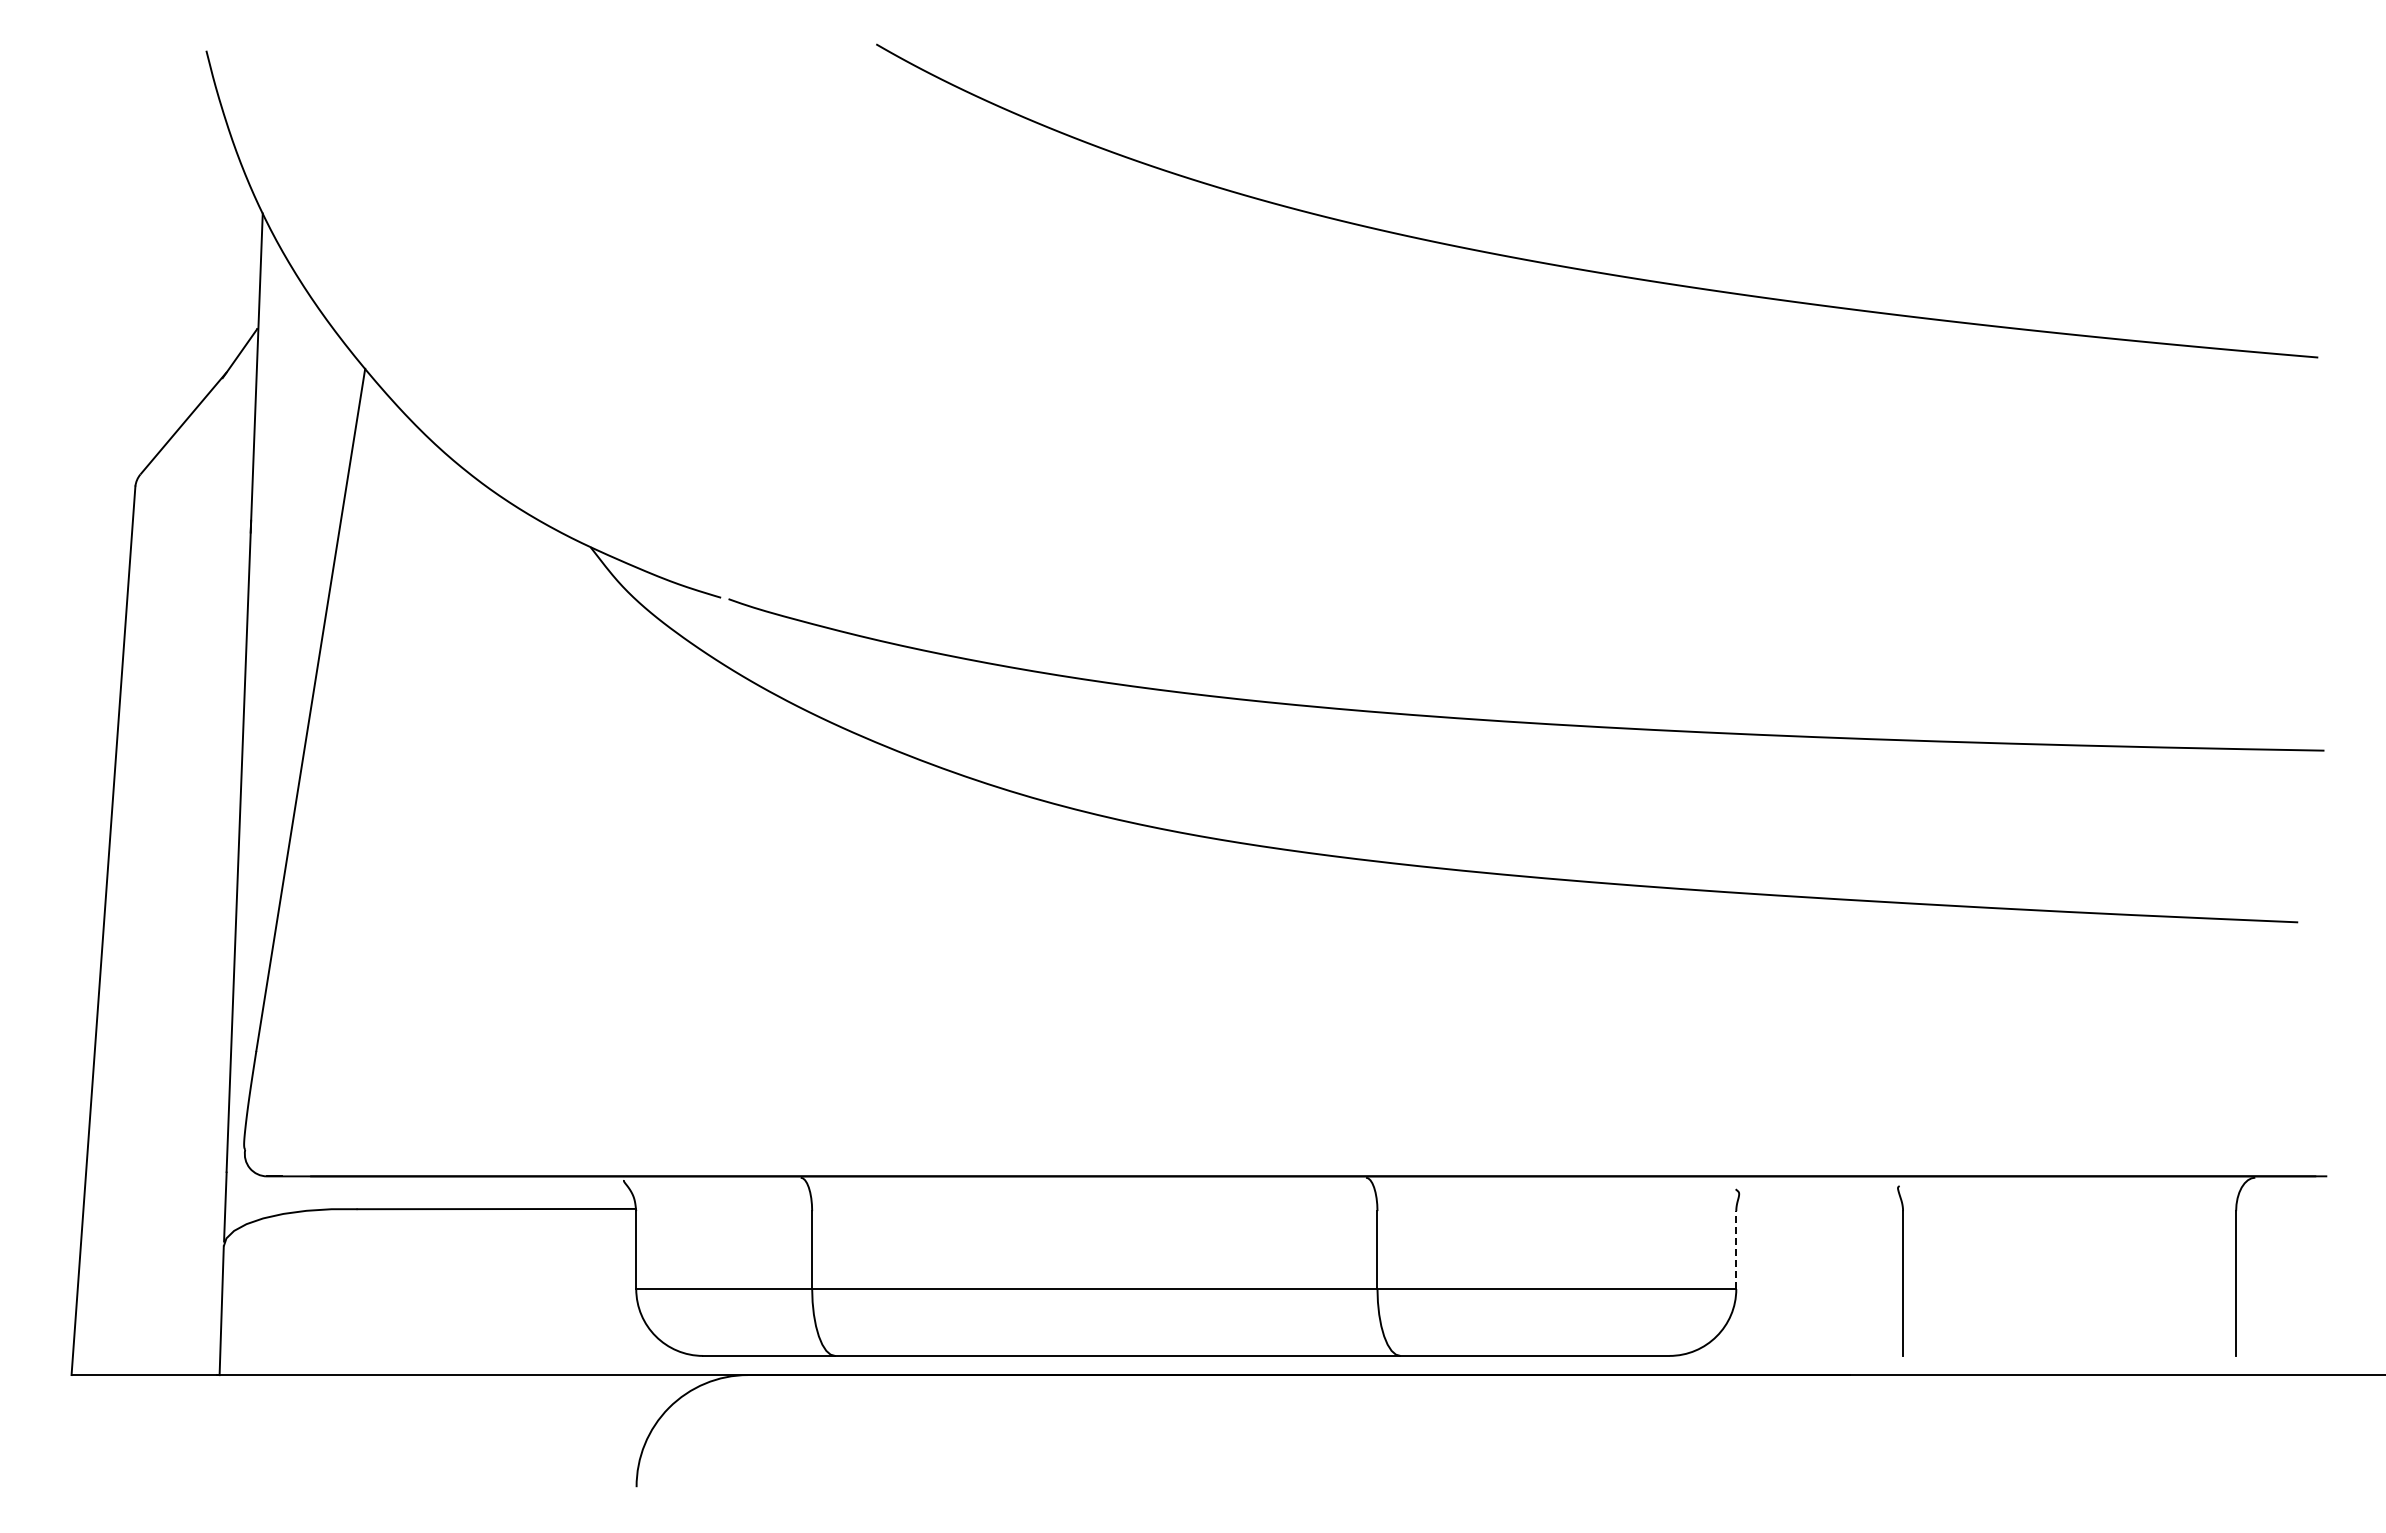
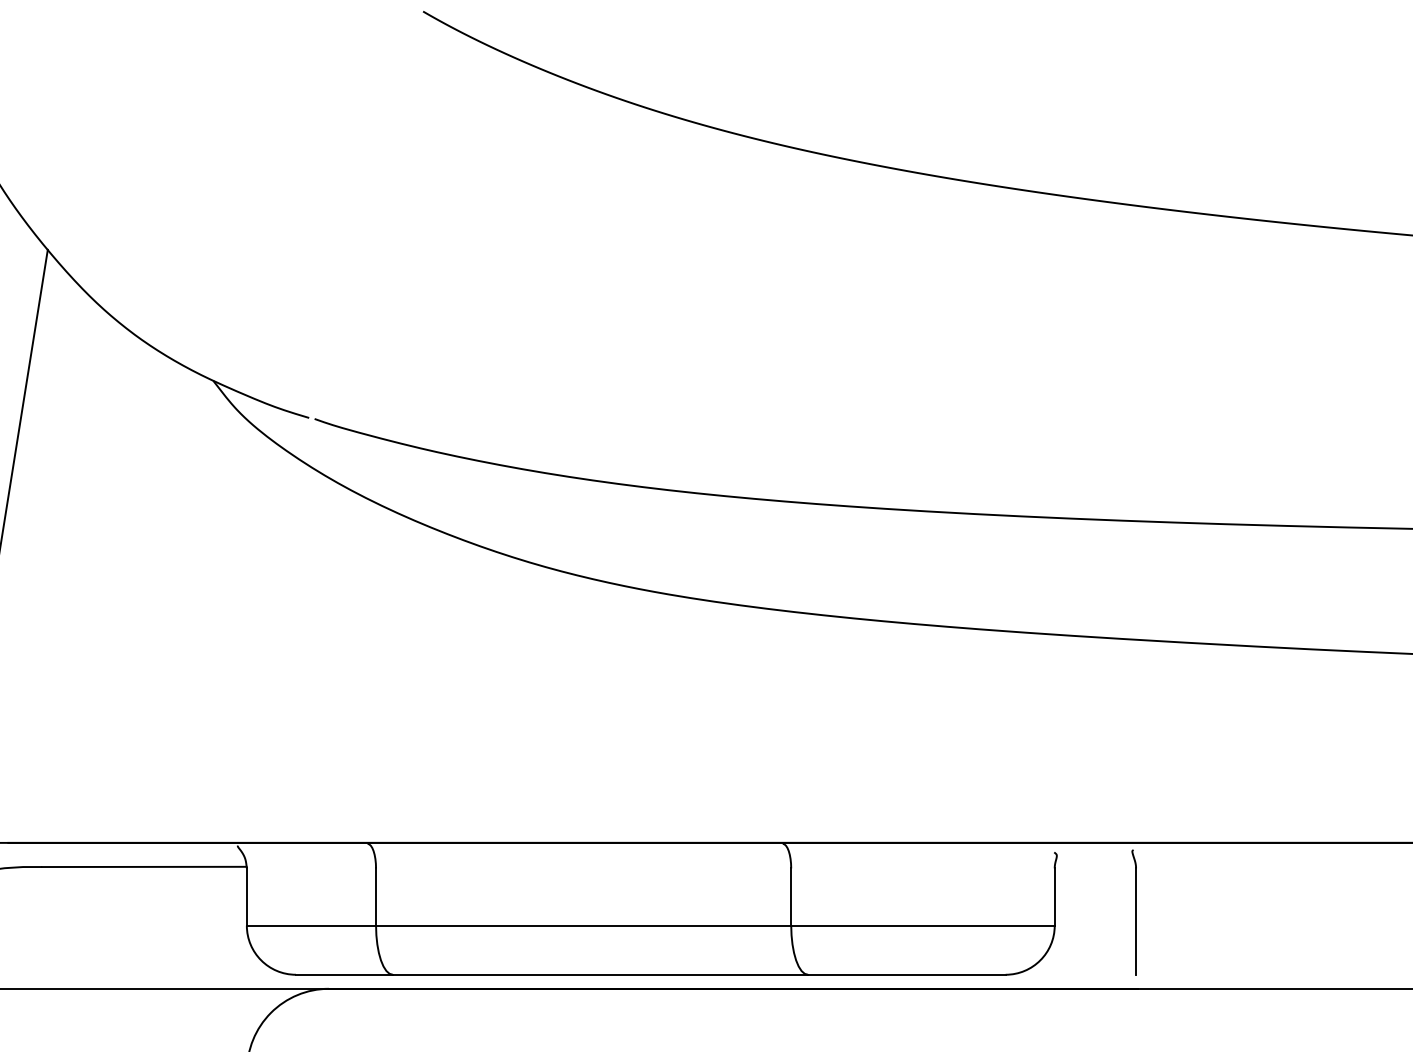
line: (1736, 1250) -> (1054, 897), dashed -> solid
part: (1900, 1270) -> (1134, 912), moved

